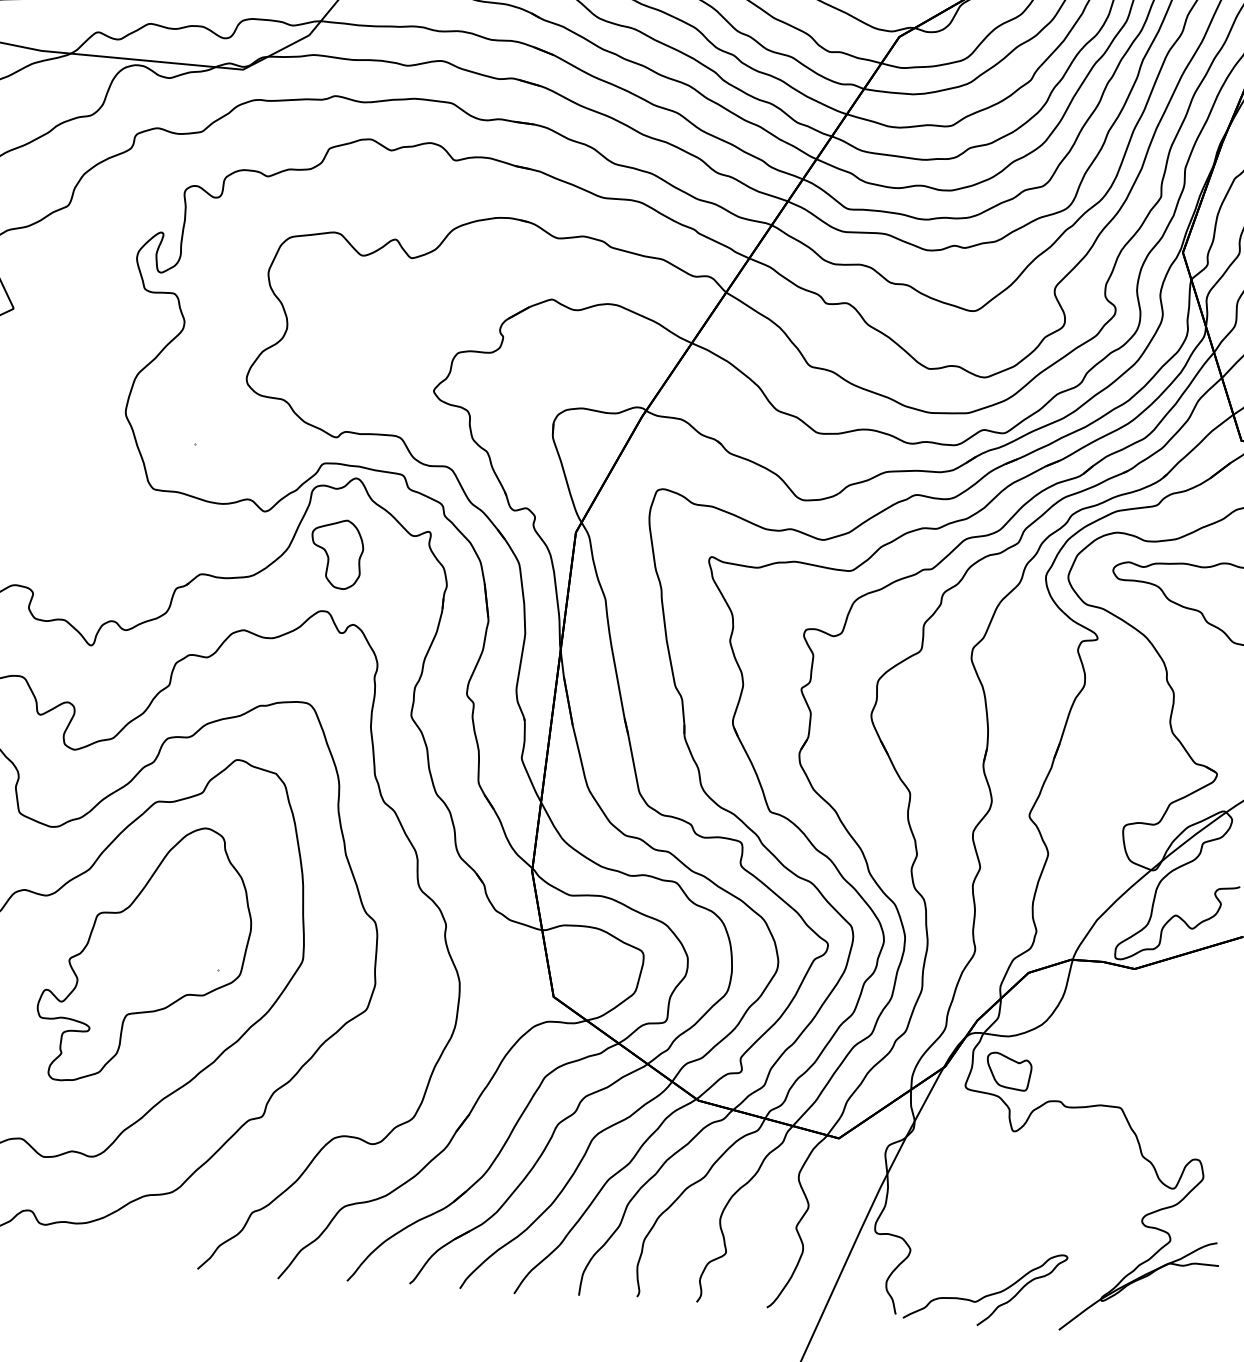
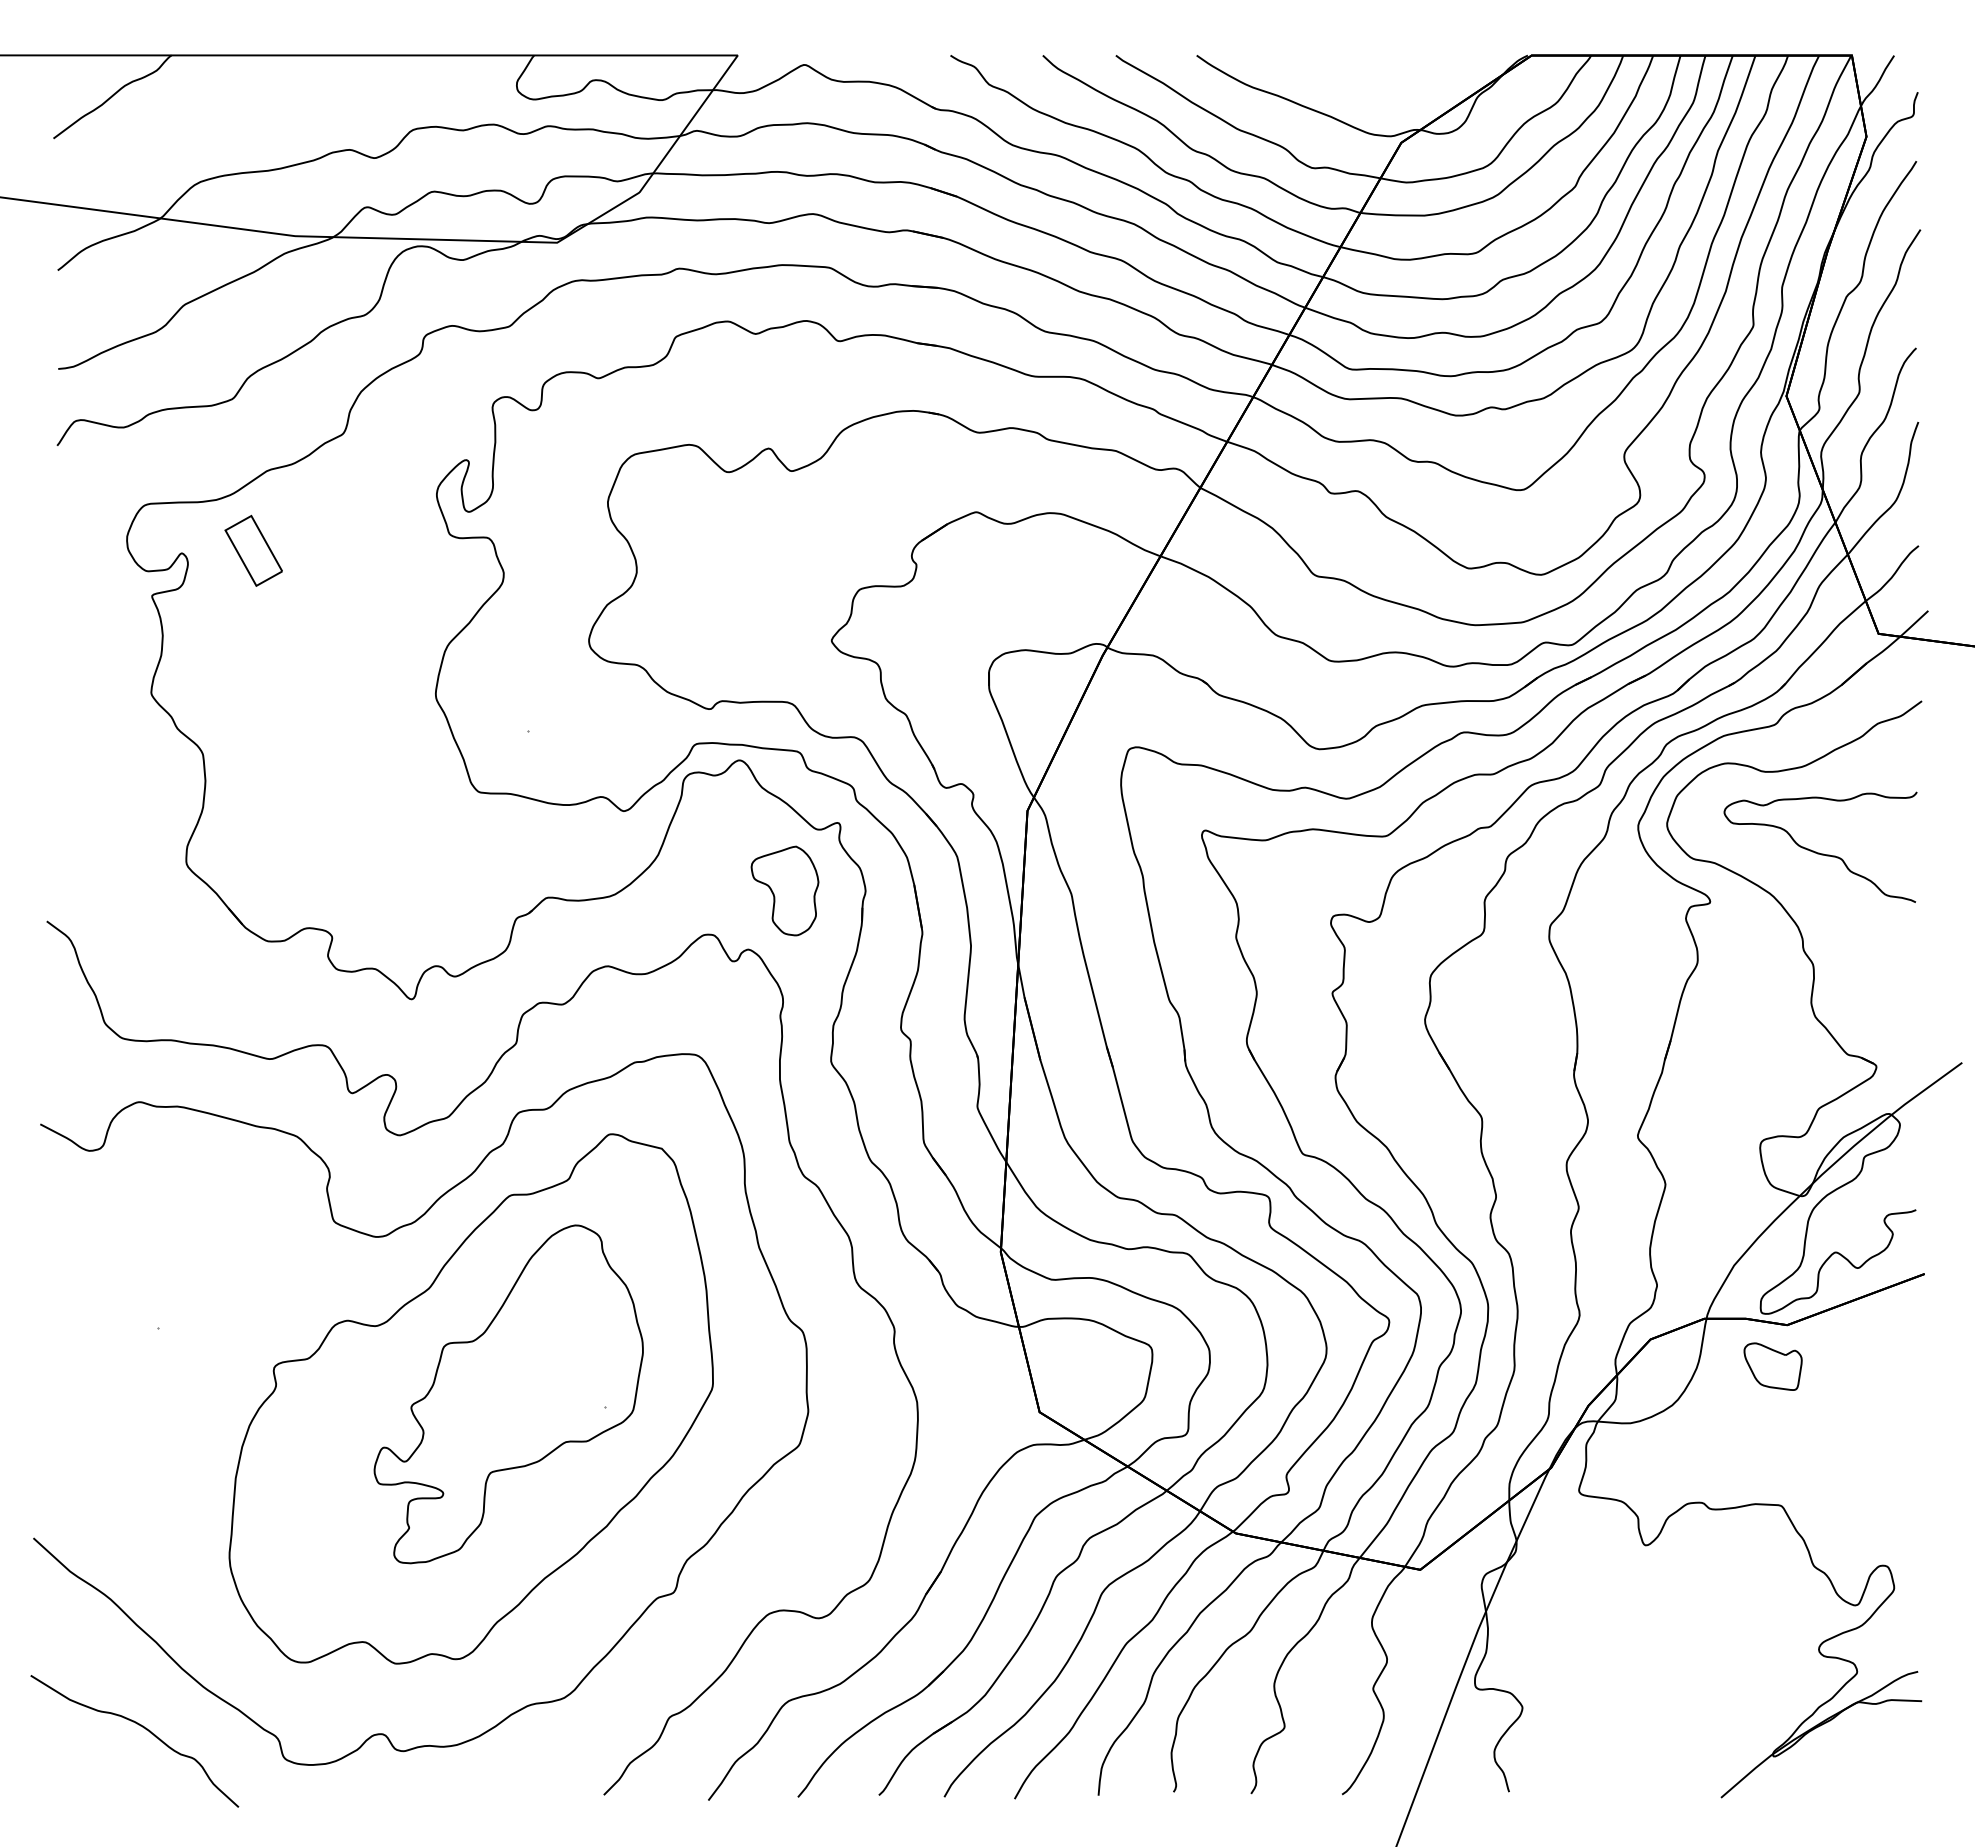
part: (336, 553) -> (784, 890), moved
part: (1008, 1071) -> (1772, 1366), moved
curve: (987, 1294) -> (1626, 1758), removed

